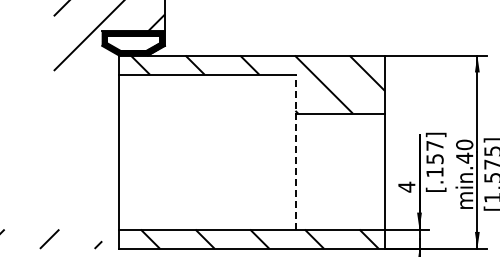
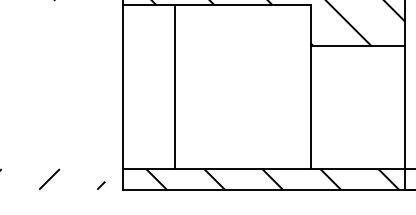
line: (167, 151) -> (174, 86), added
line: (295, 151) -> (310, 86), dashed -> solid

